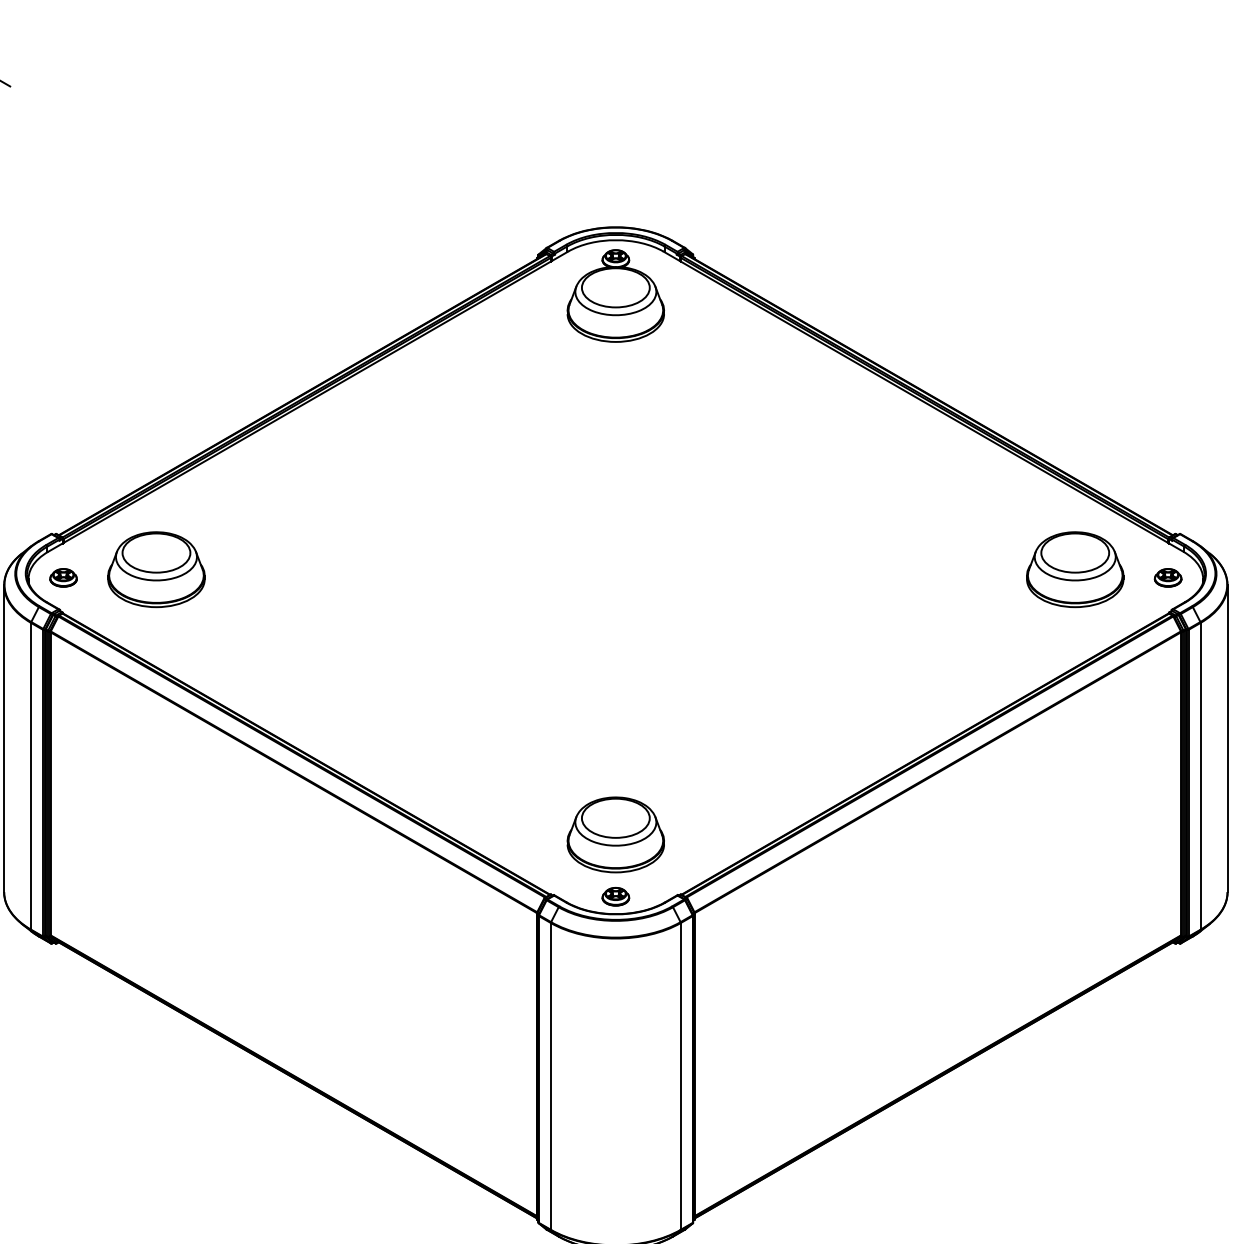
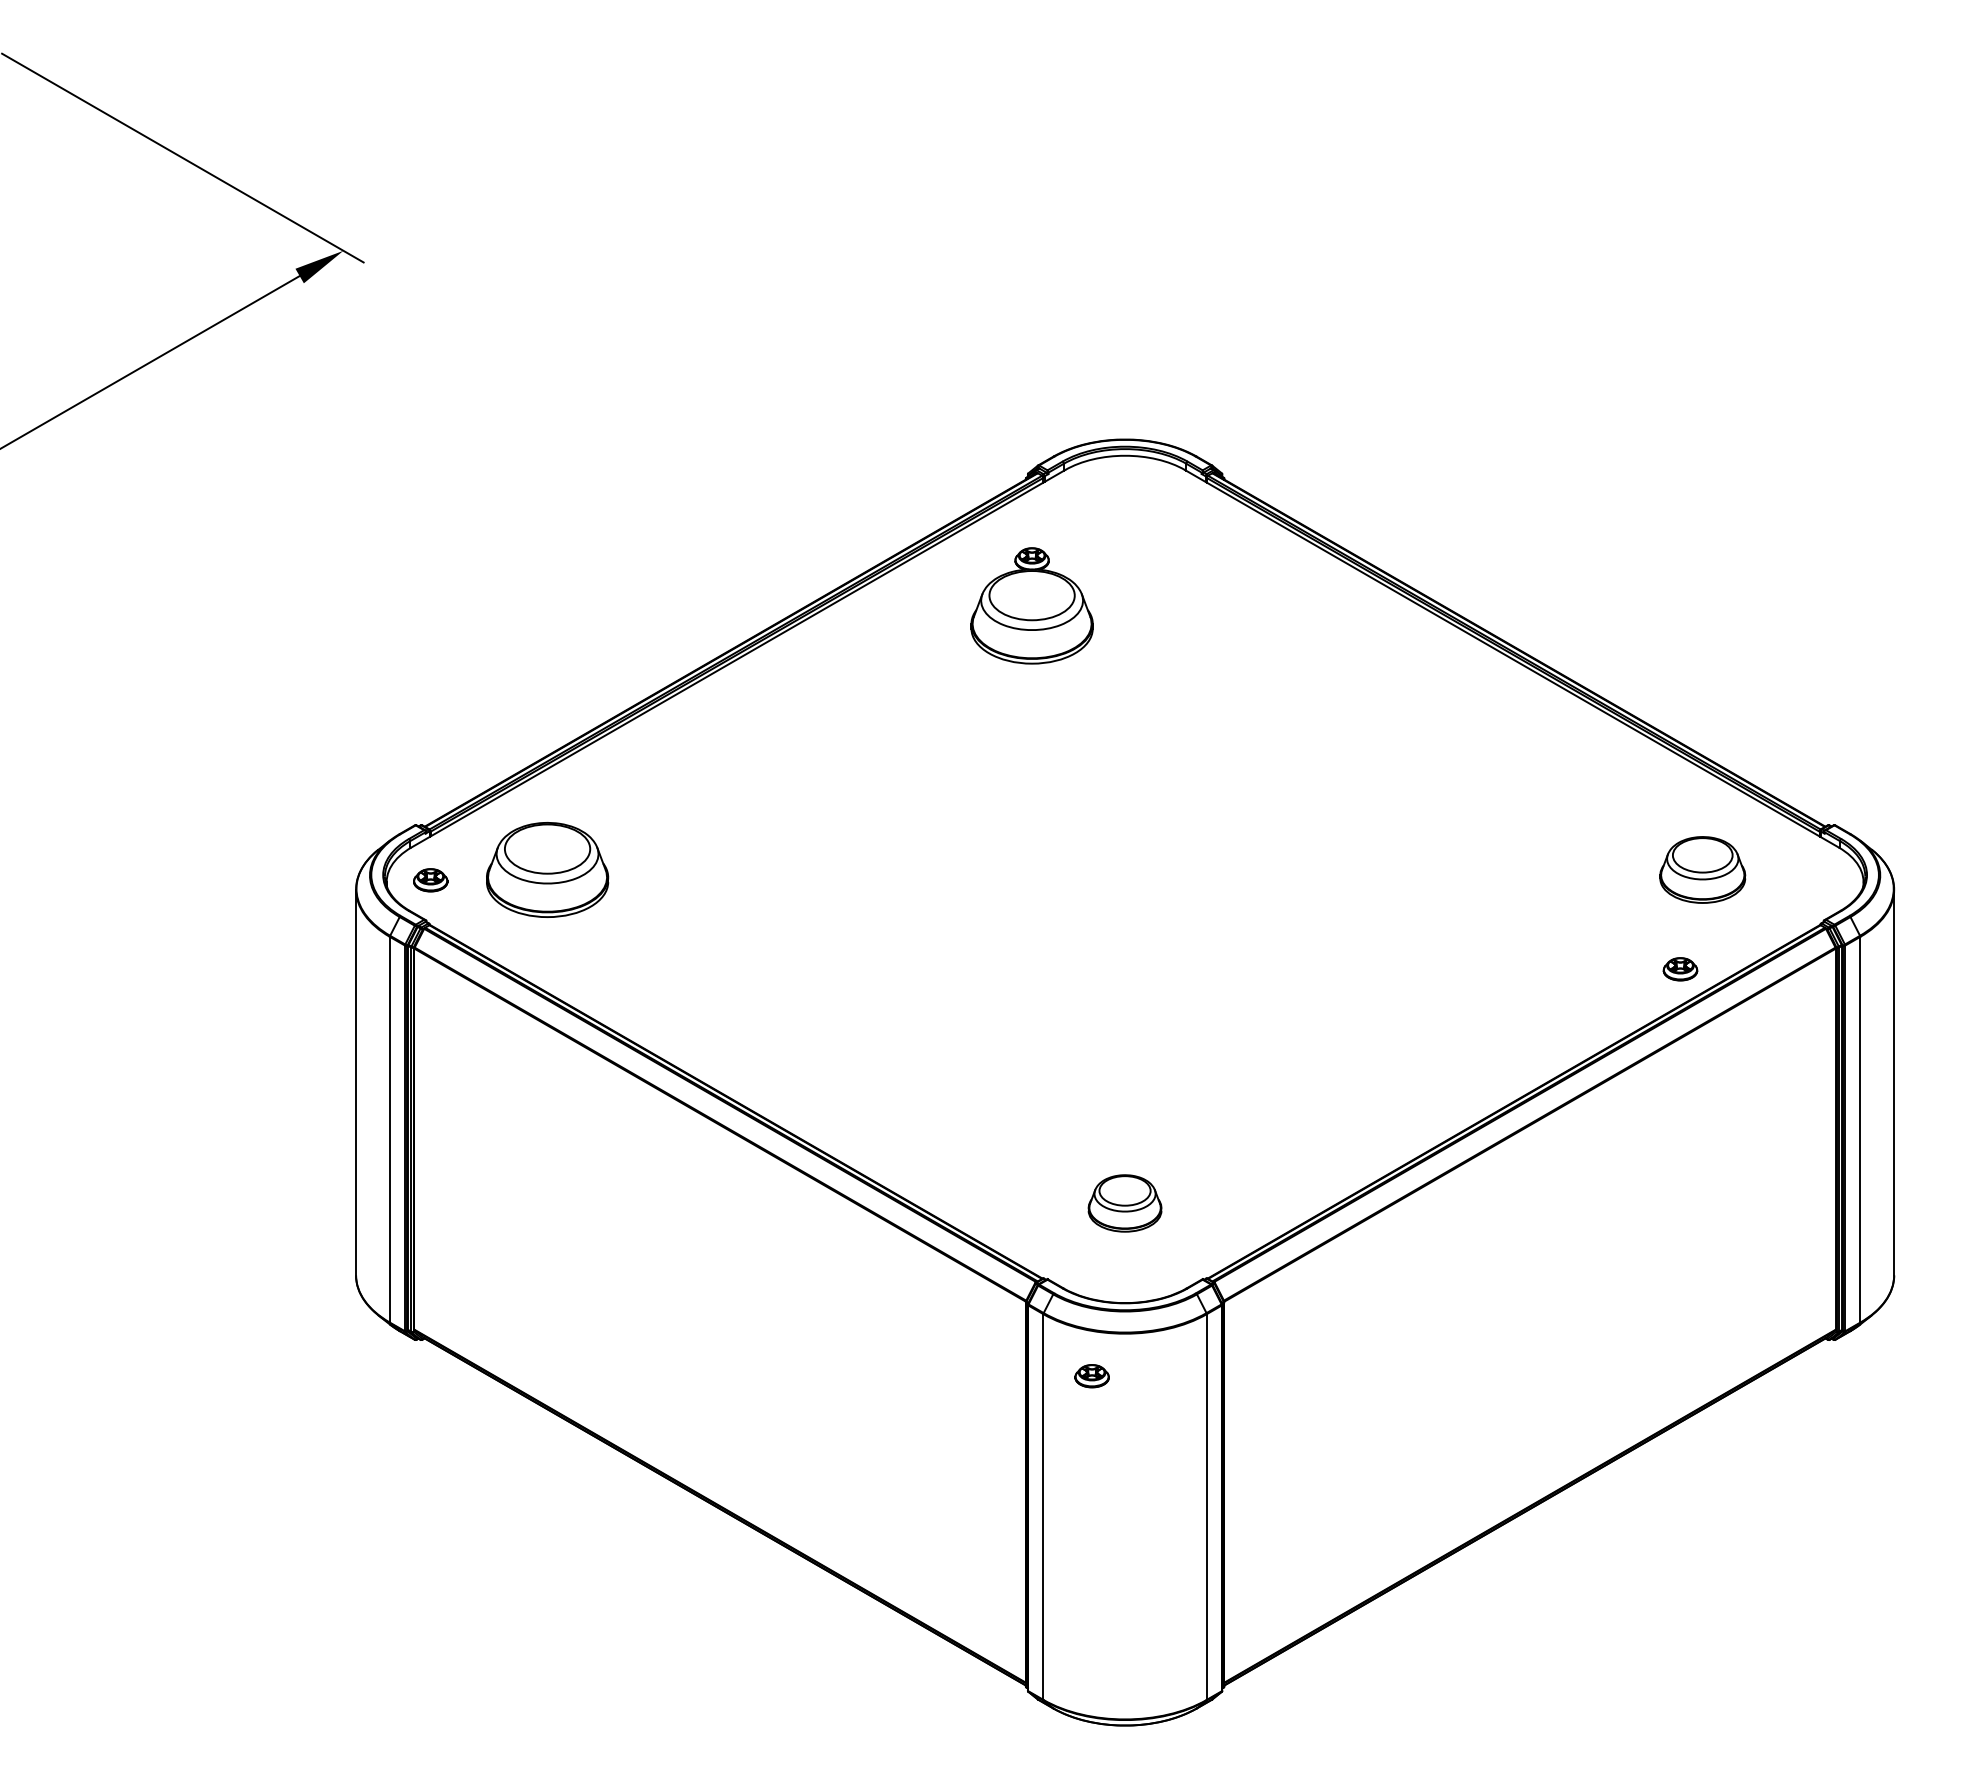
part: (615, 295) -> (1031, 605), moved
part: (1075, 569) -> (1702, 869), size x0.7
part: (1168, 578) -> (1680, 969), moved
part: (615, 834) -> (1124, 1203), size x0.6
part: (615, 897) -> (1091, 1376), moved

